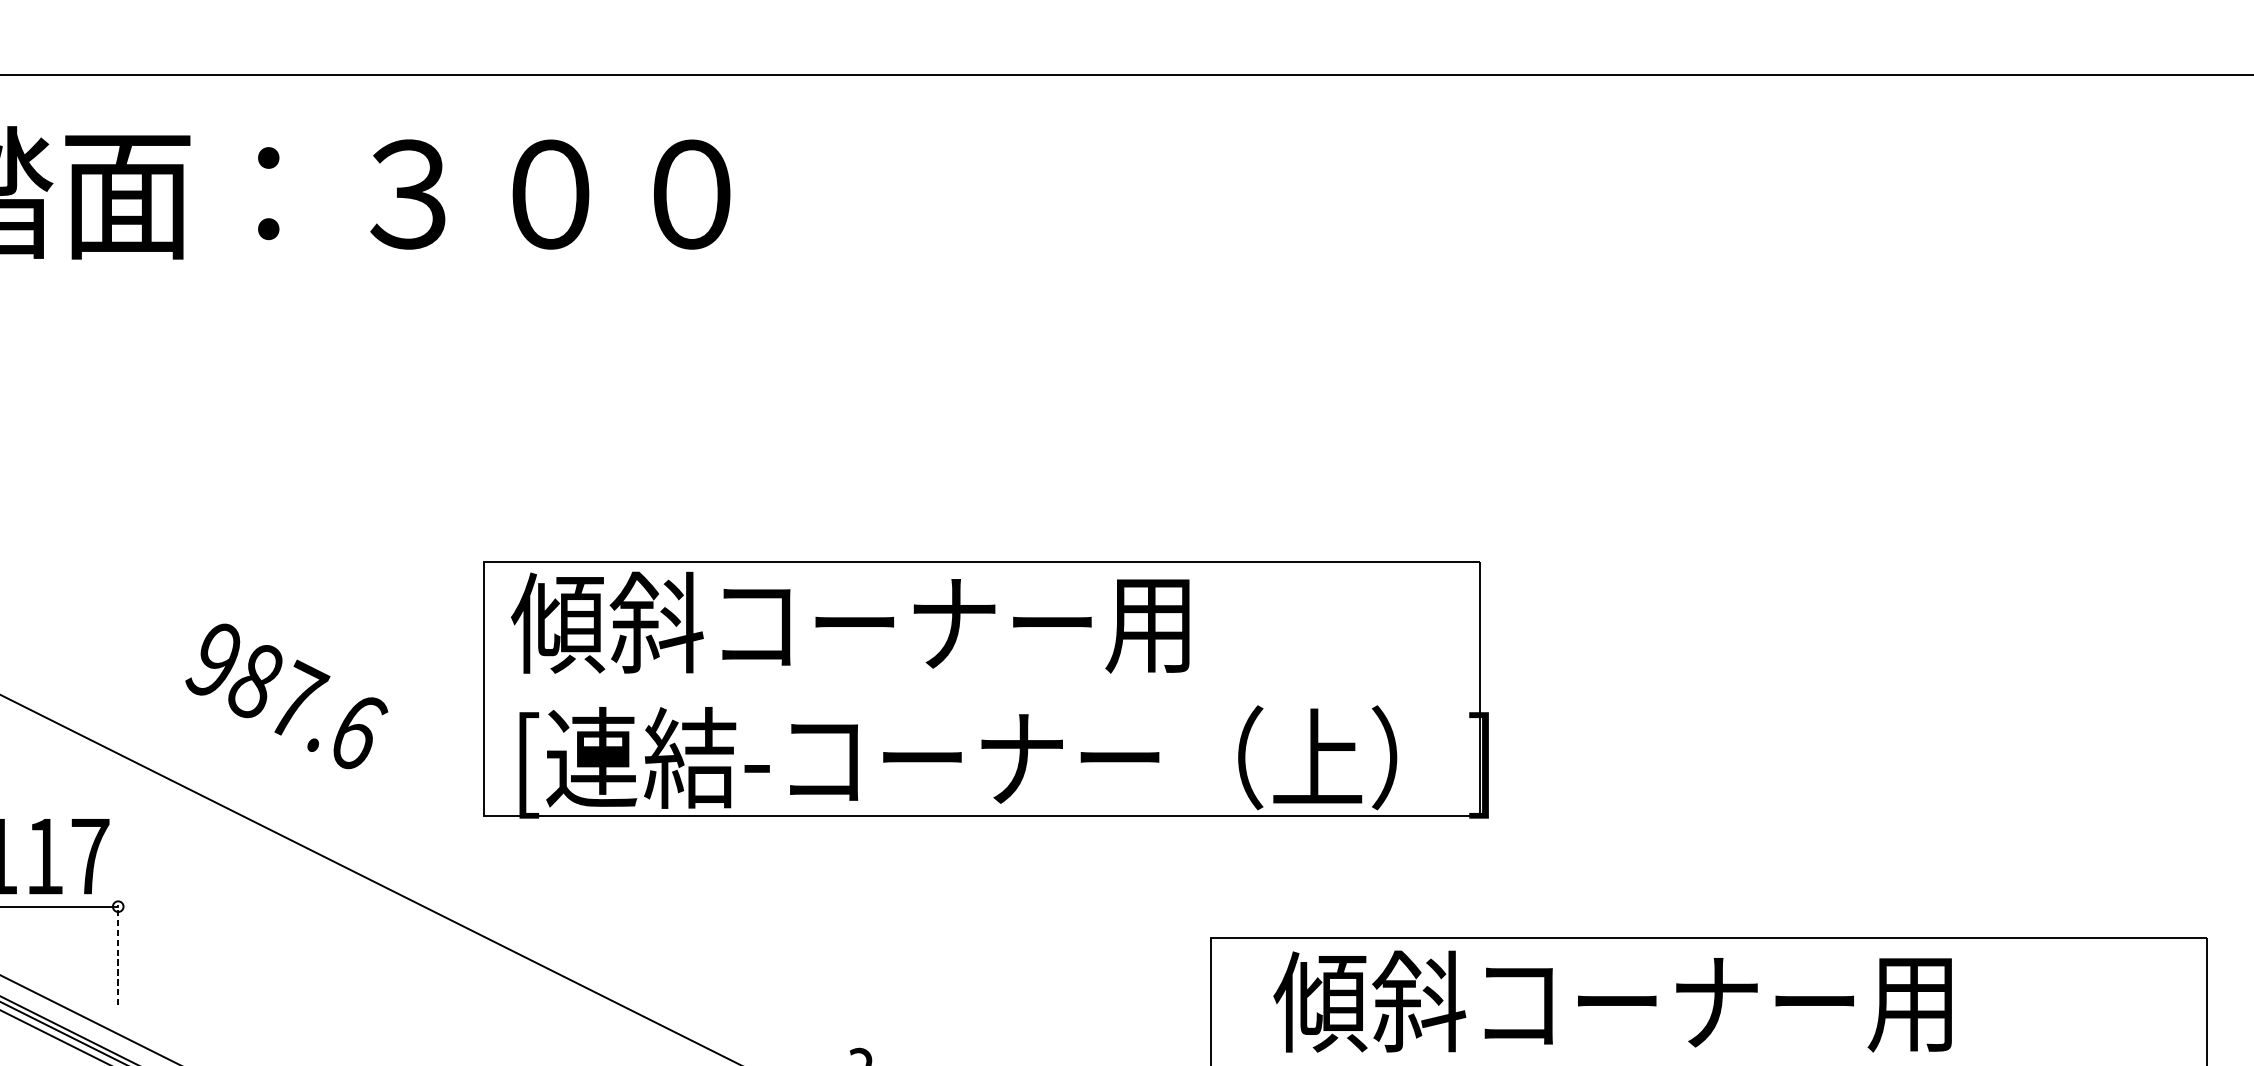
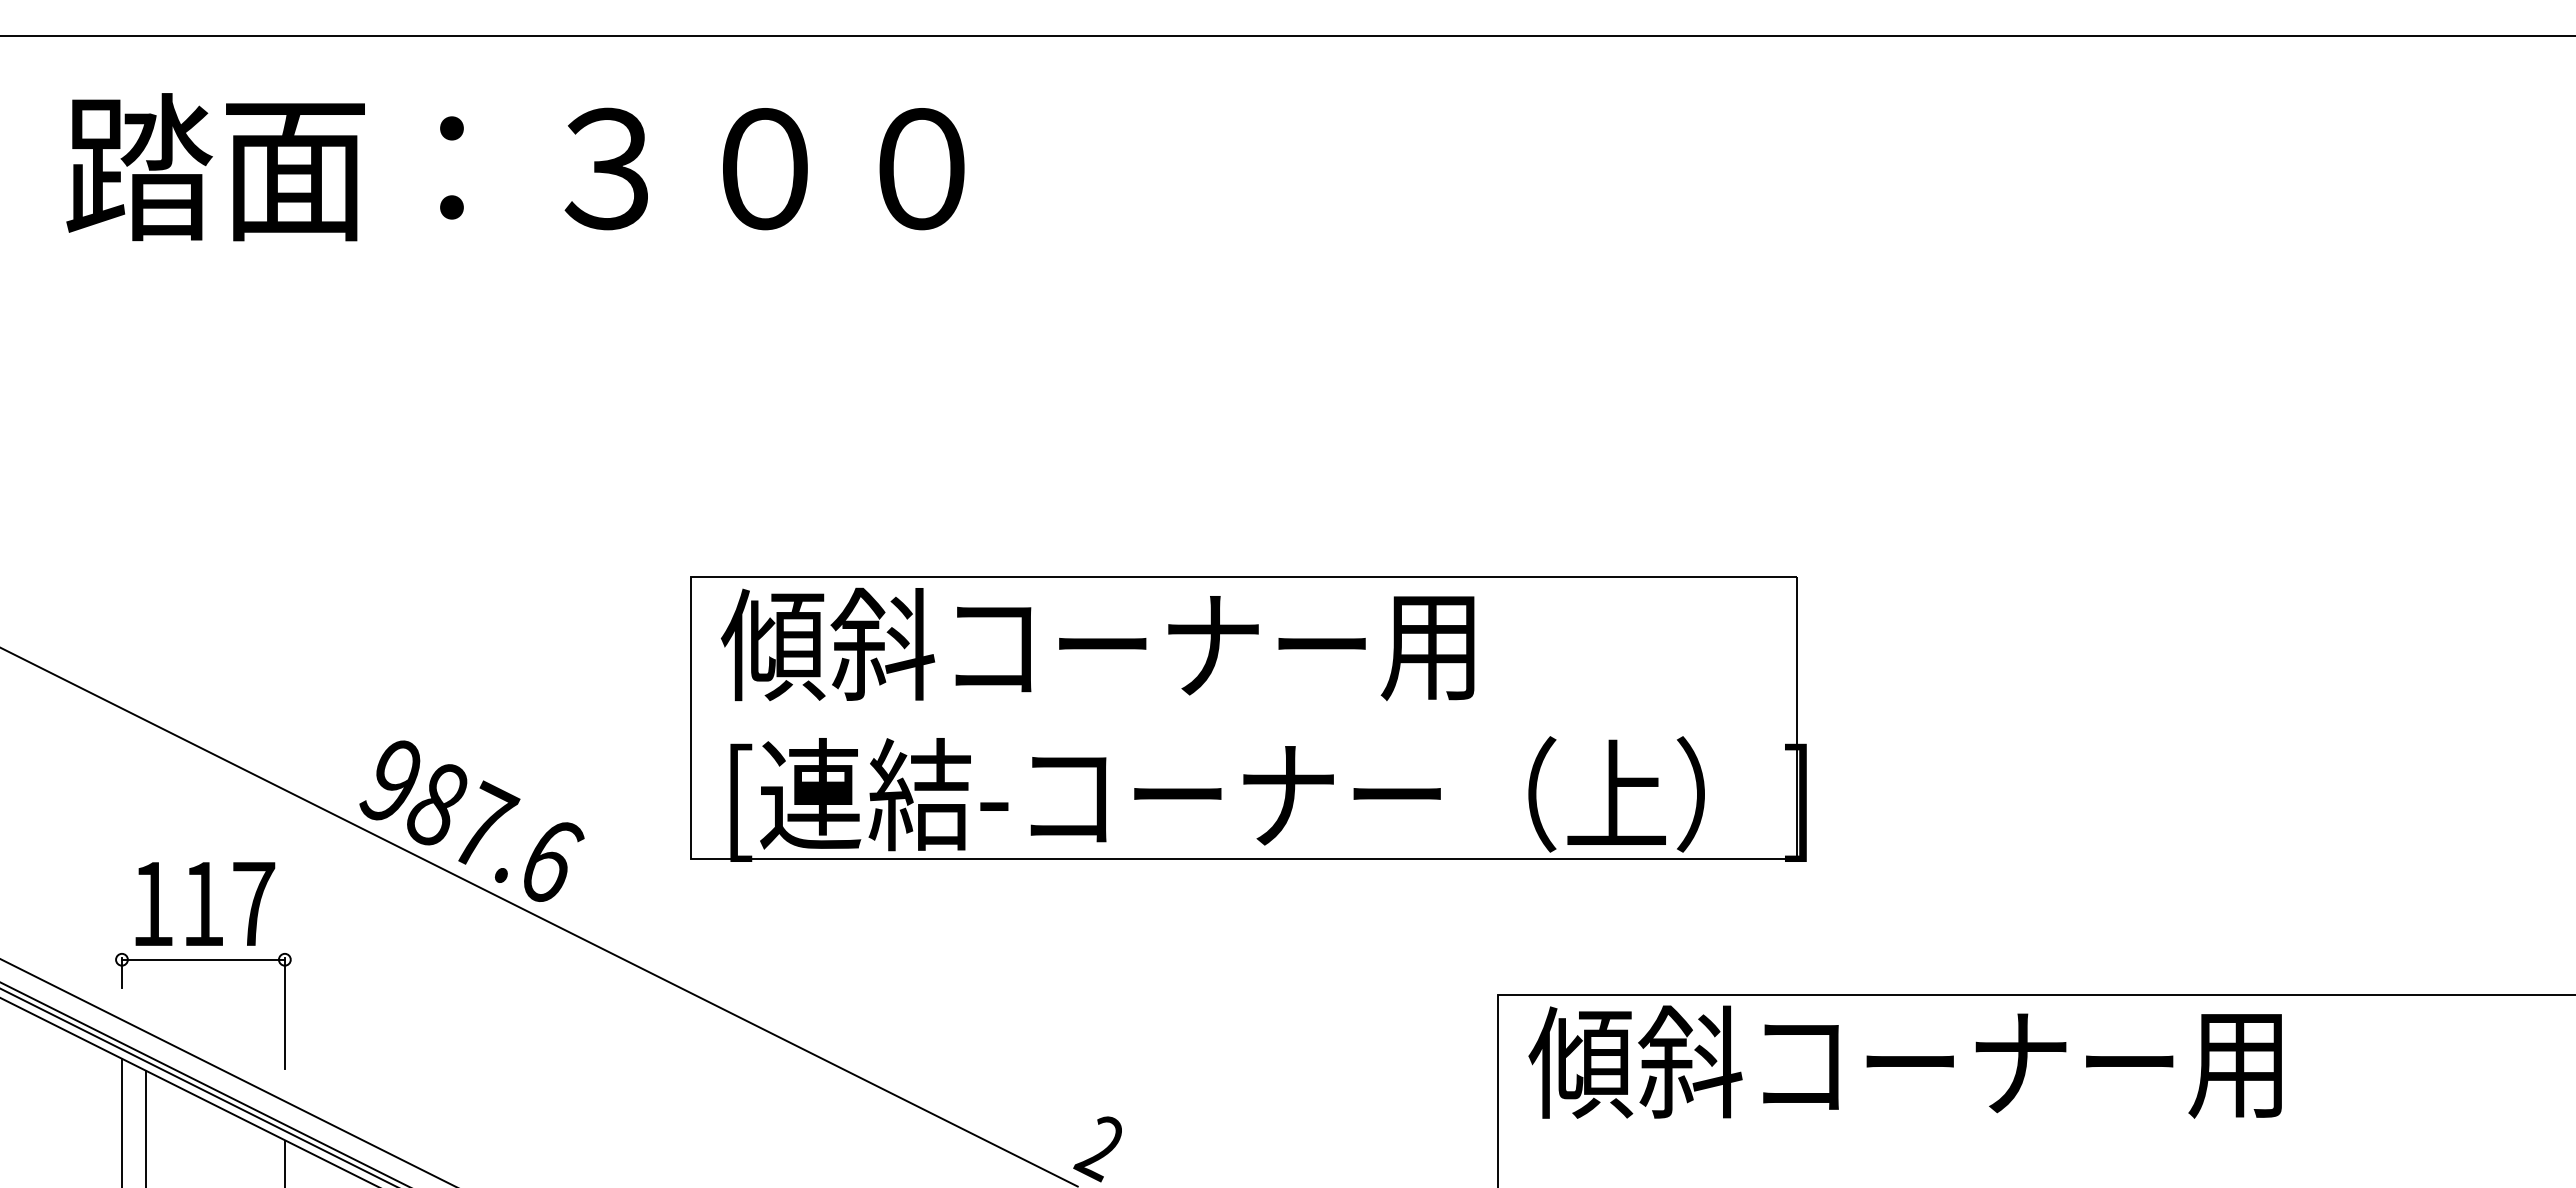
text: (286, 695) -> (471, 820), moved
line: (117, 955) -> (284, 1013), dashed -> solid
text: (1612, 1001) -> (1904, 1061), moved

